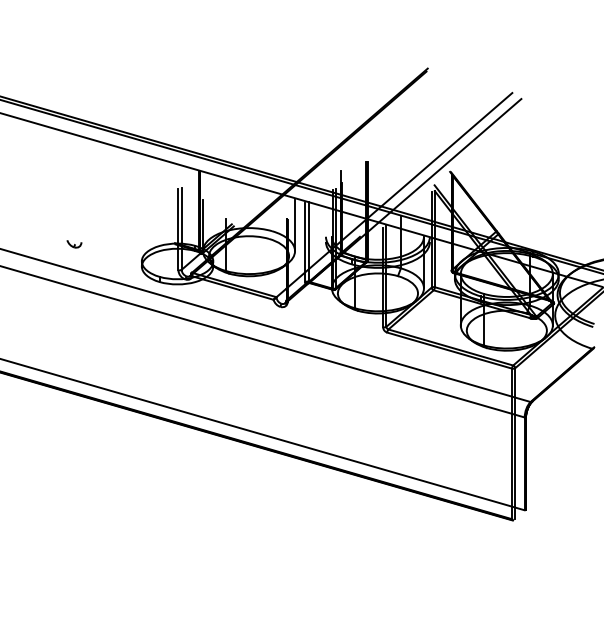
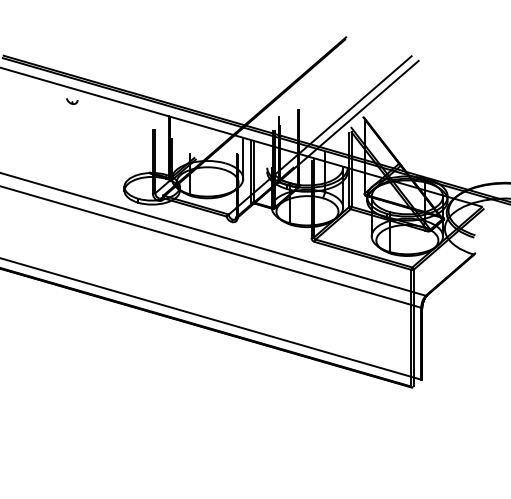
part: (74, 244) -> (72, 101), moved

